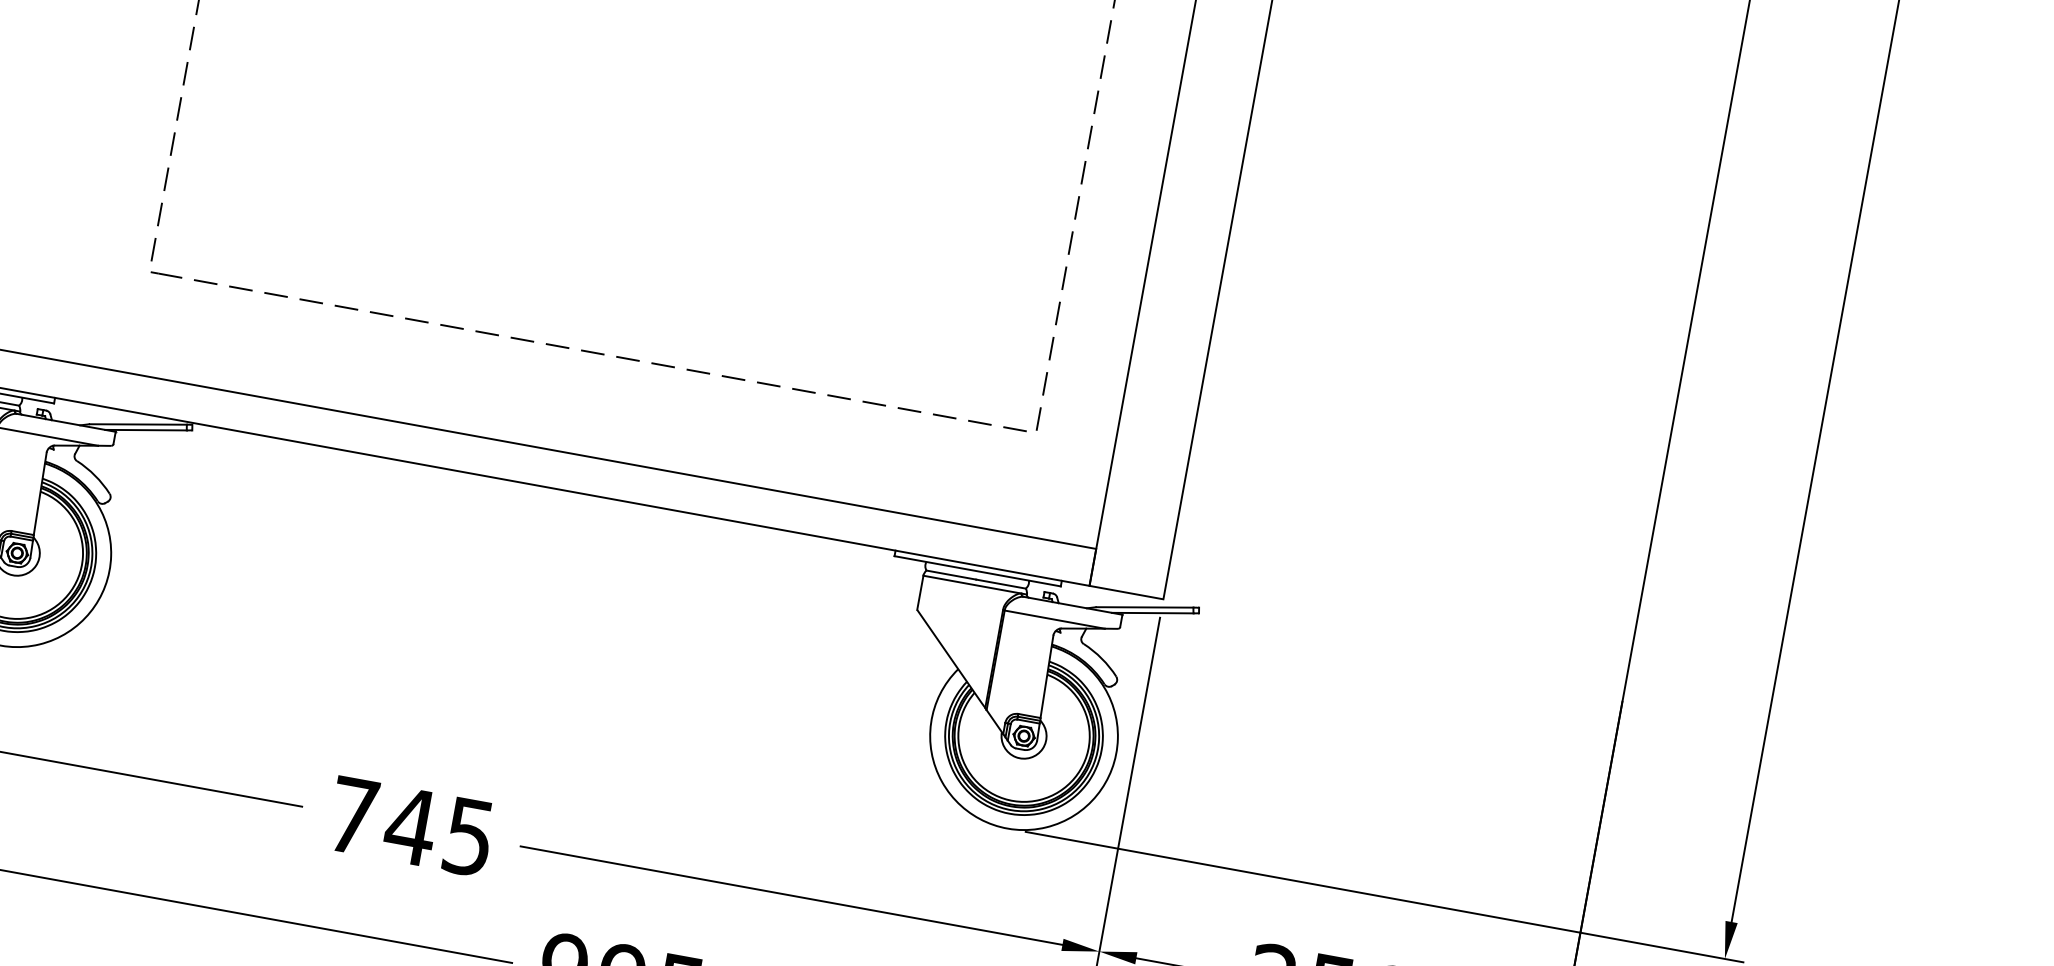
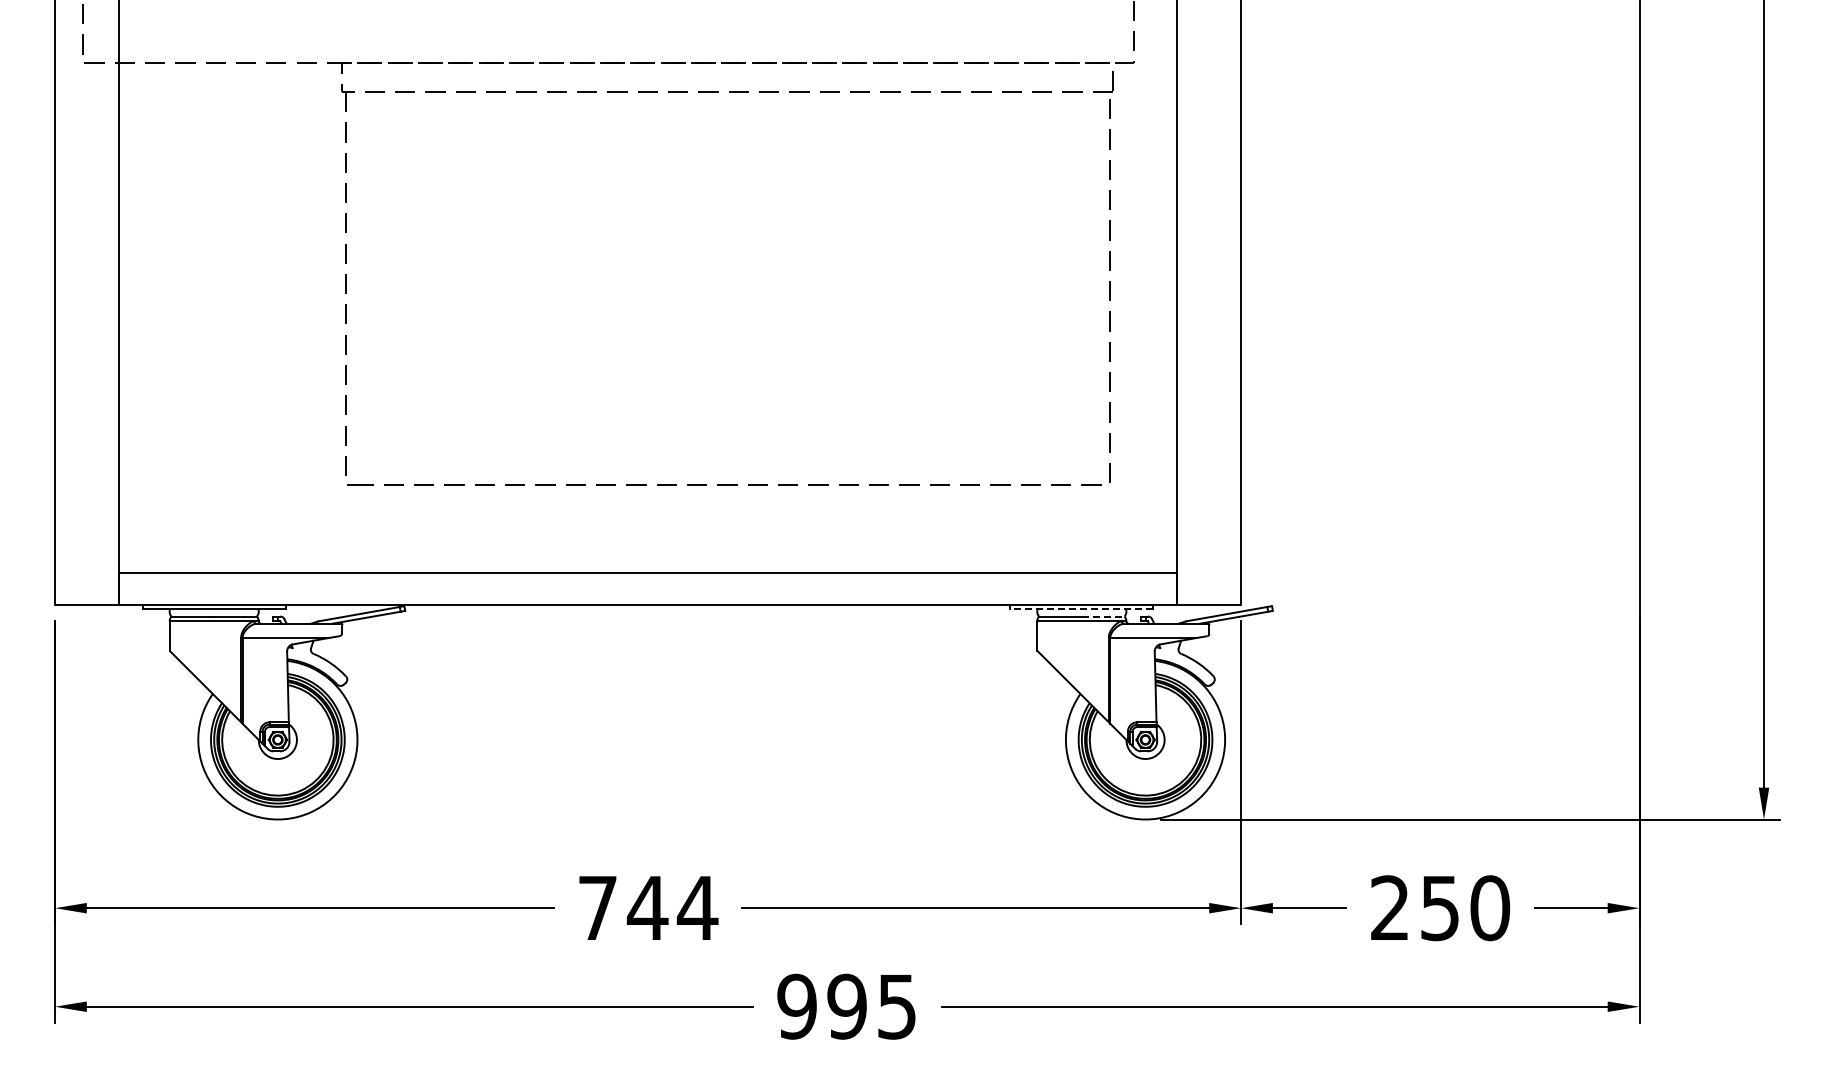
line: (977, 571) -> (1081, 609), solid -> dashed
line: (1001, 584) -> (1103, 616), solid -> dashed
text: (468, 837) -> (697, 908), 745 -> 744

